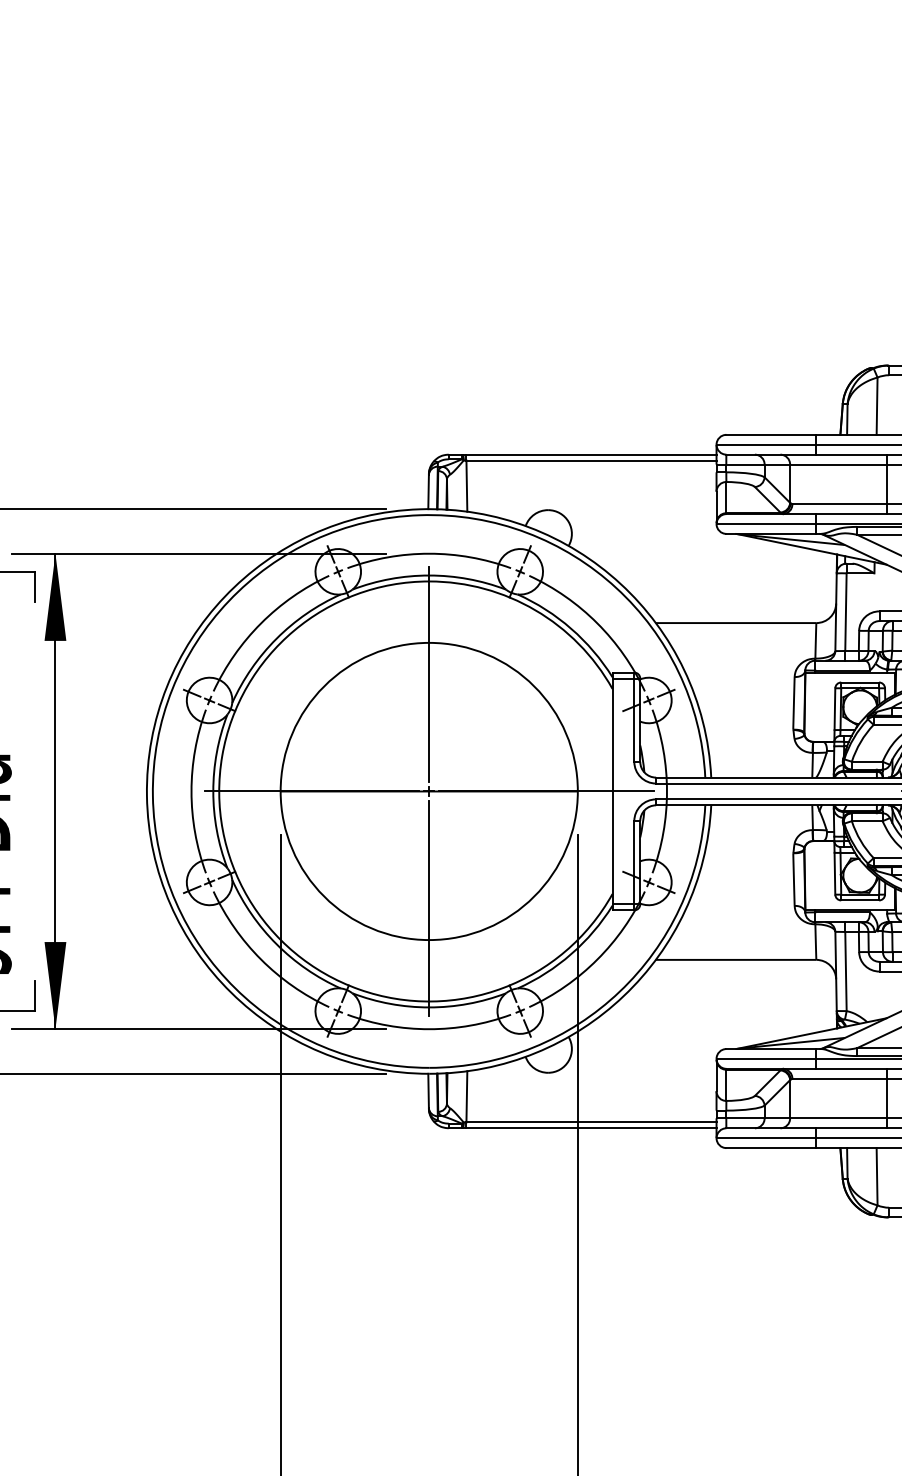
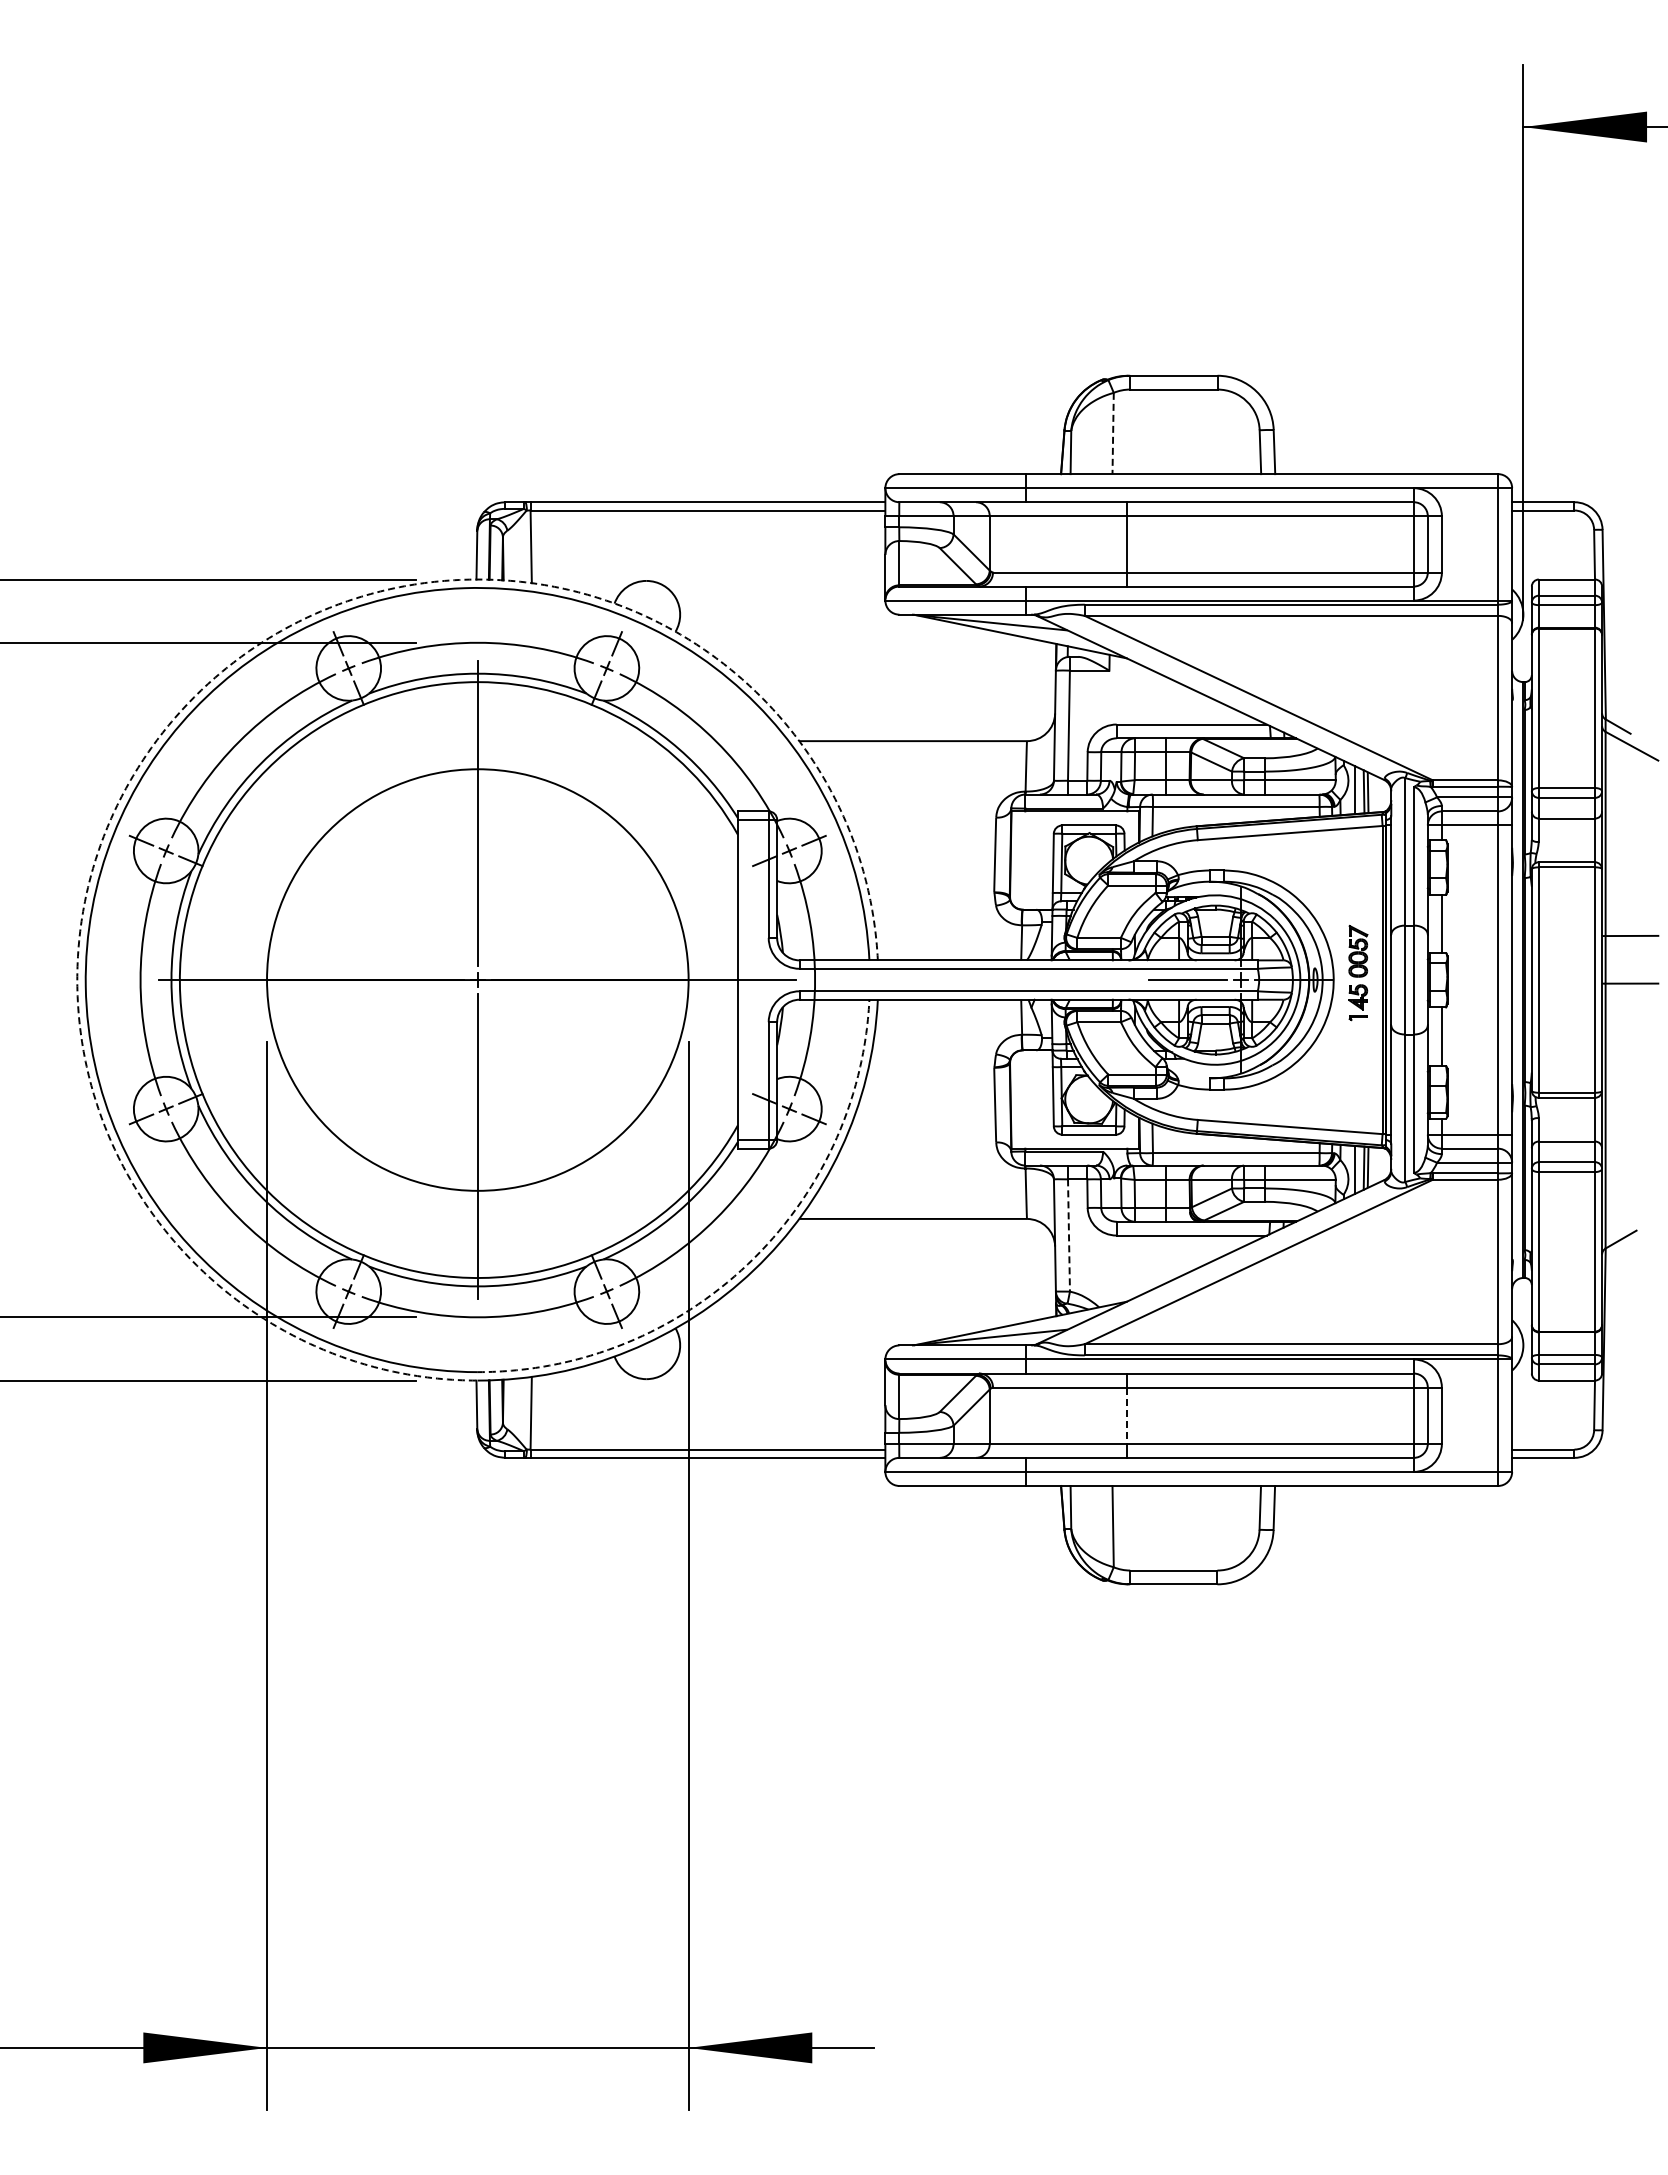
line: (877, 406) -> (1113, 433), solid -> dashed
arc: (224, 596) -> (187, 703), solid -> dashed
line: (846, 971) -> (1069, 1235), solid -> dashed
arc: (620, 991) -> (748, 1264), solid -> dashed
line: (887, 1099) -> (1127, 1416), solid -> dashed

